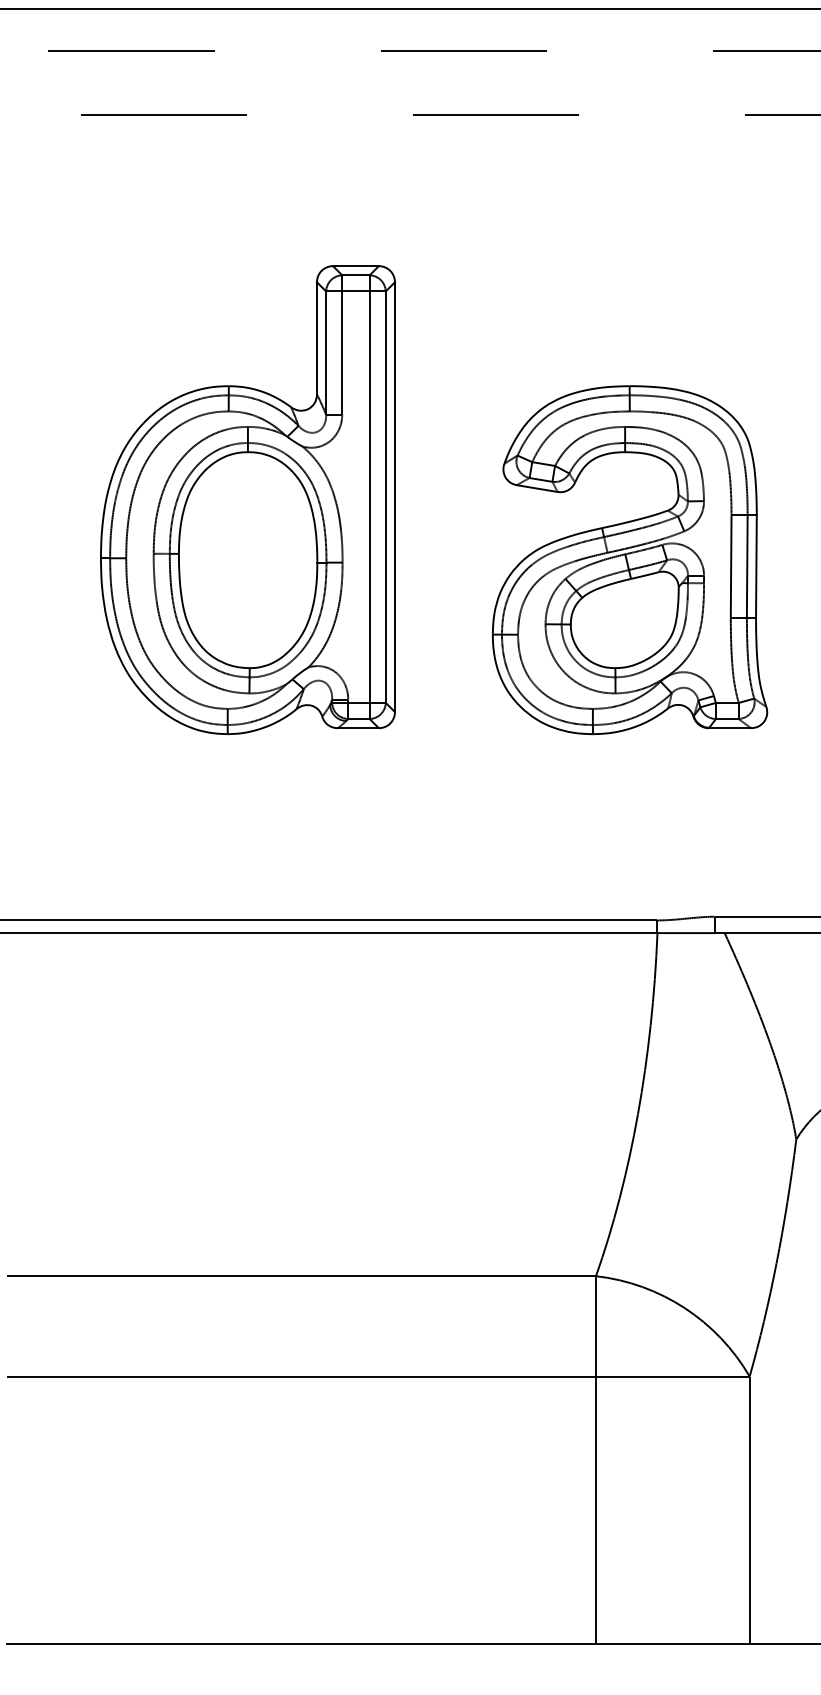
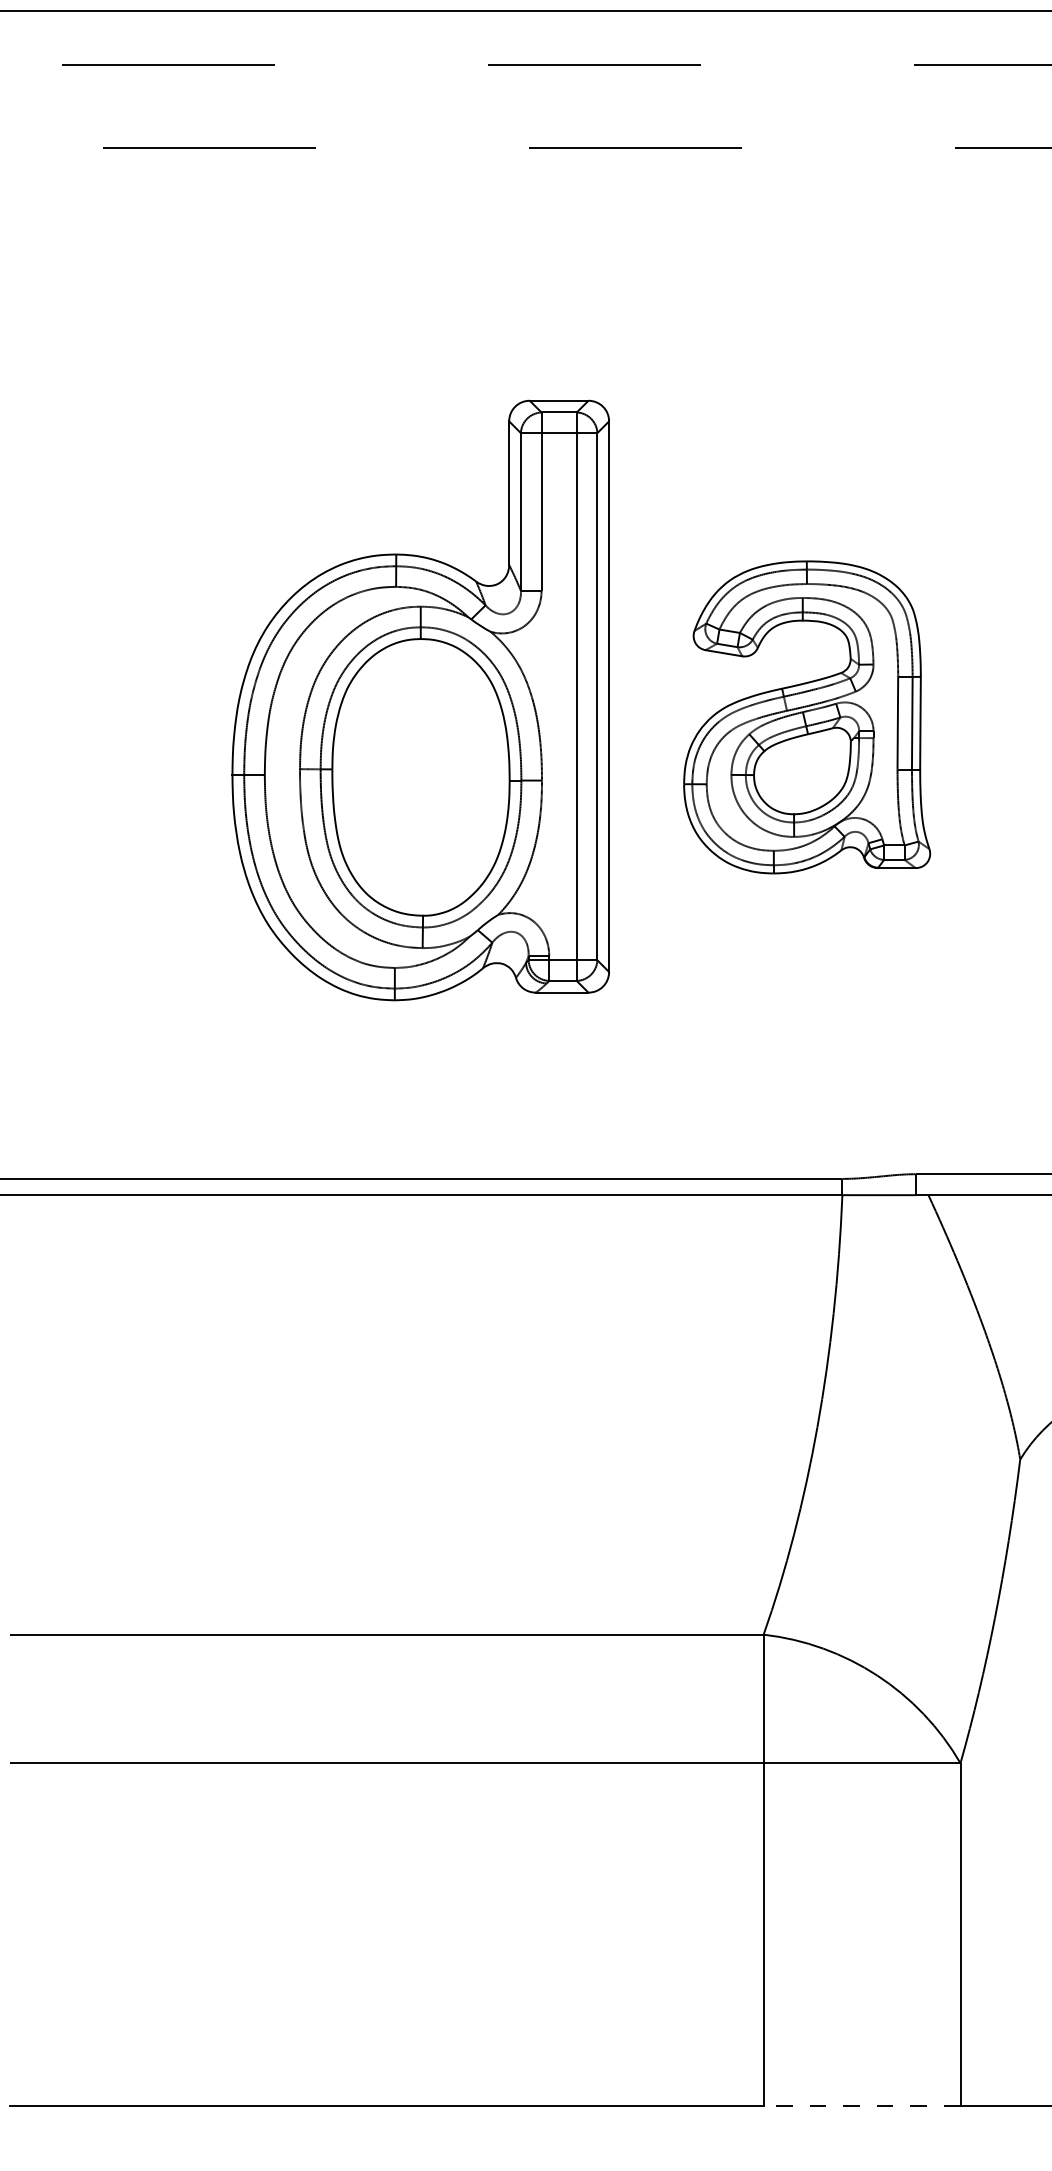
part: (247, 500) -> (420, 700), moved
part: (629, 560) -> (806, 717), size x0.7
line: (672, 1643) -> (861, 2105), solid -> dashed

